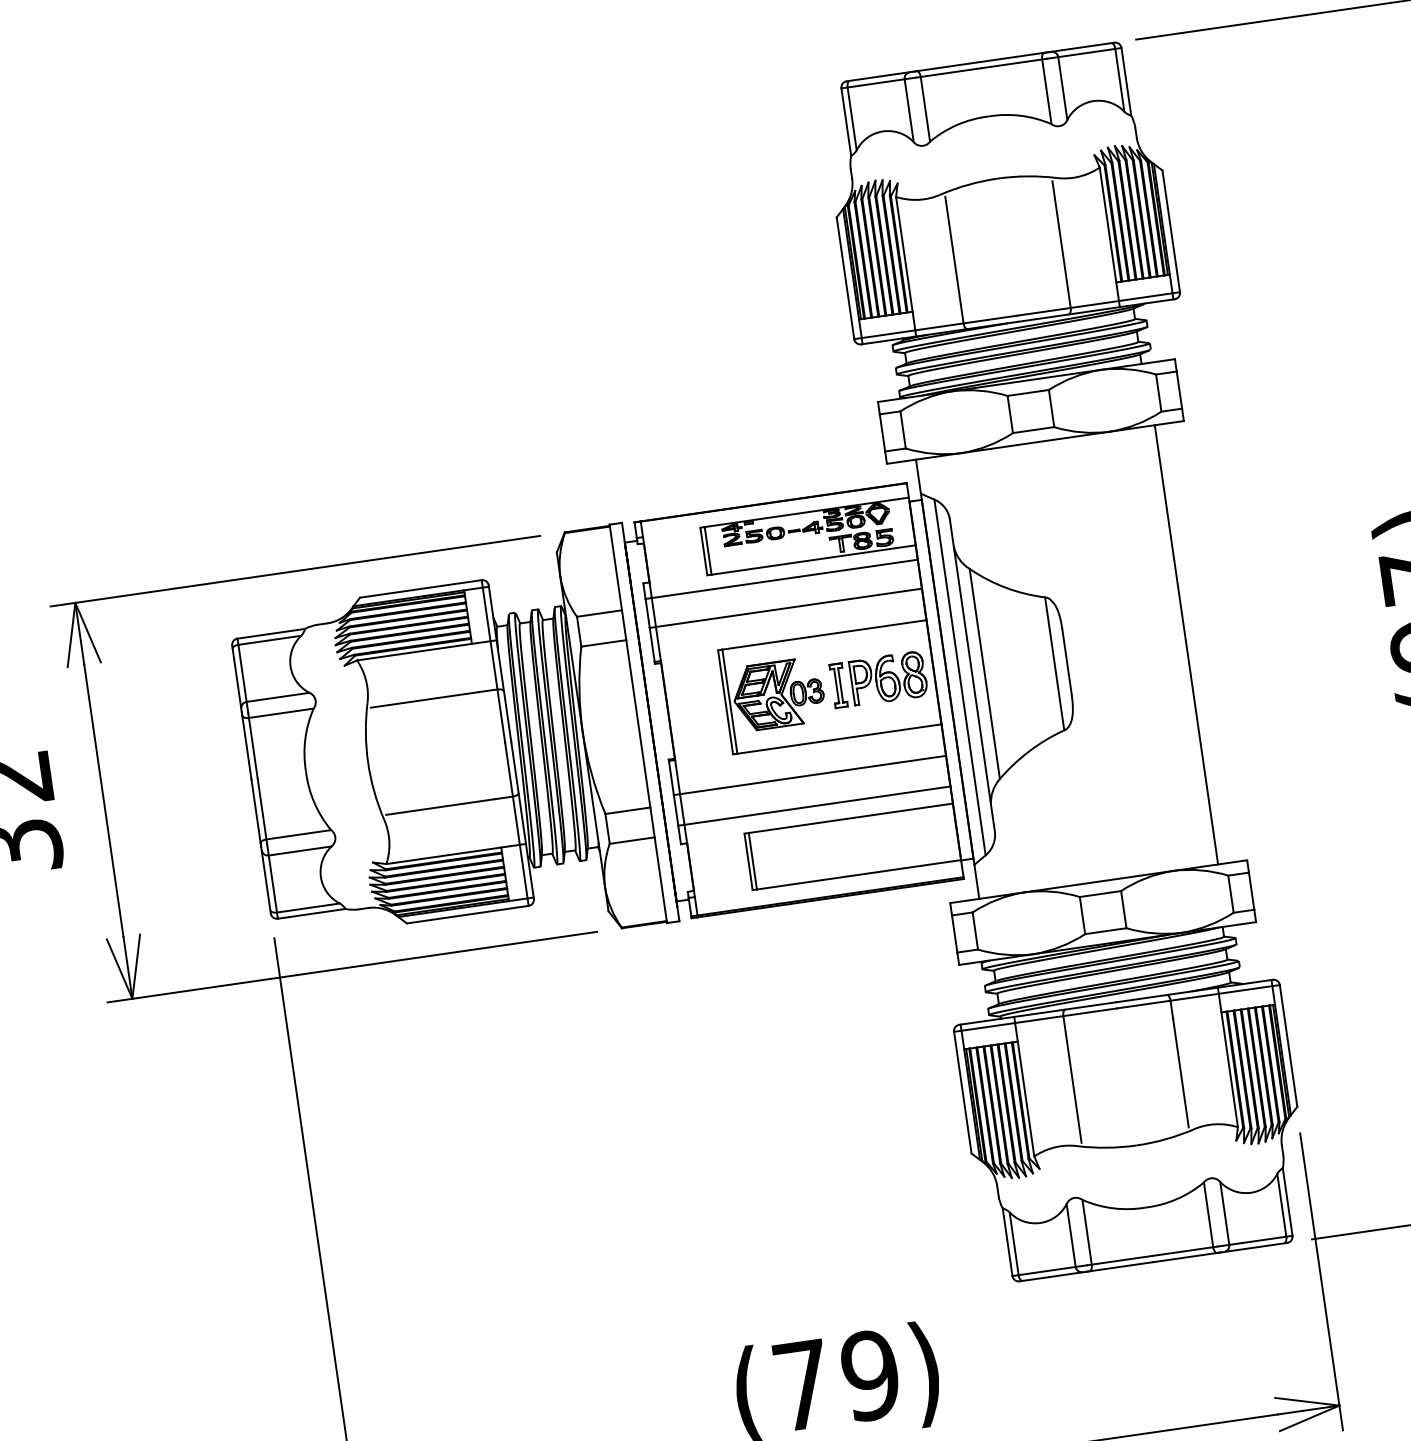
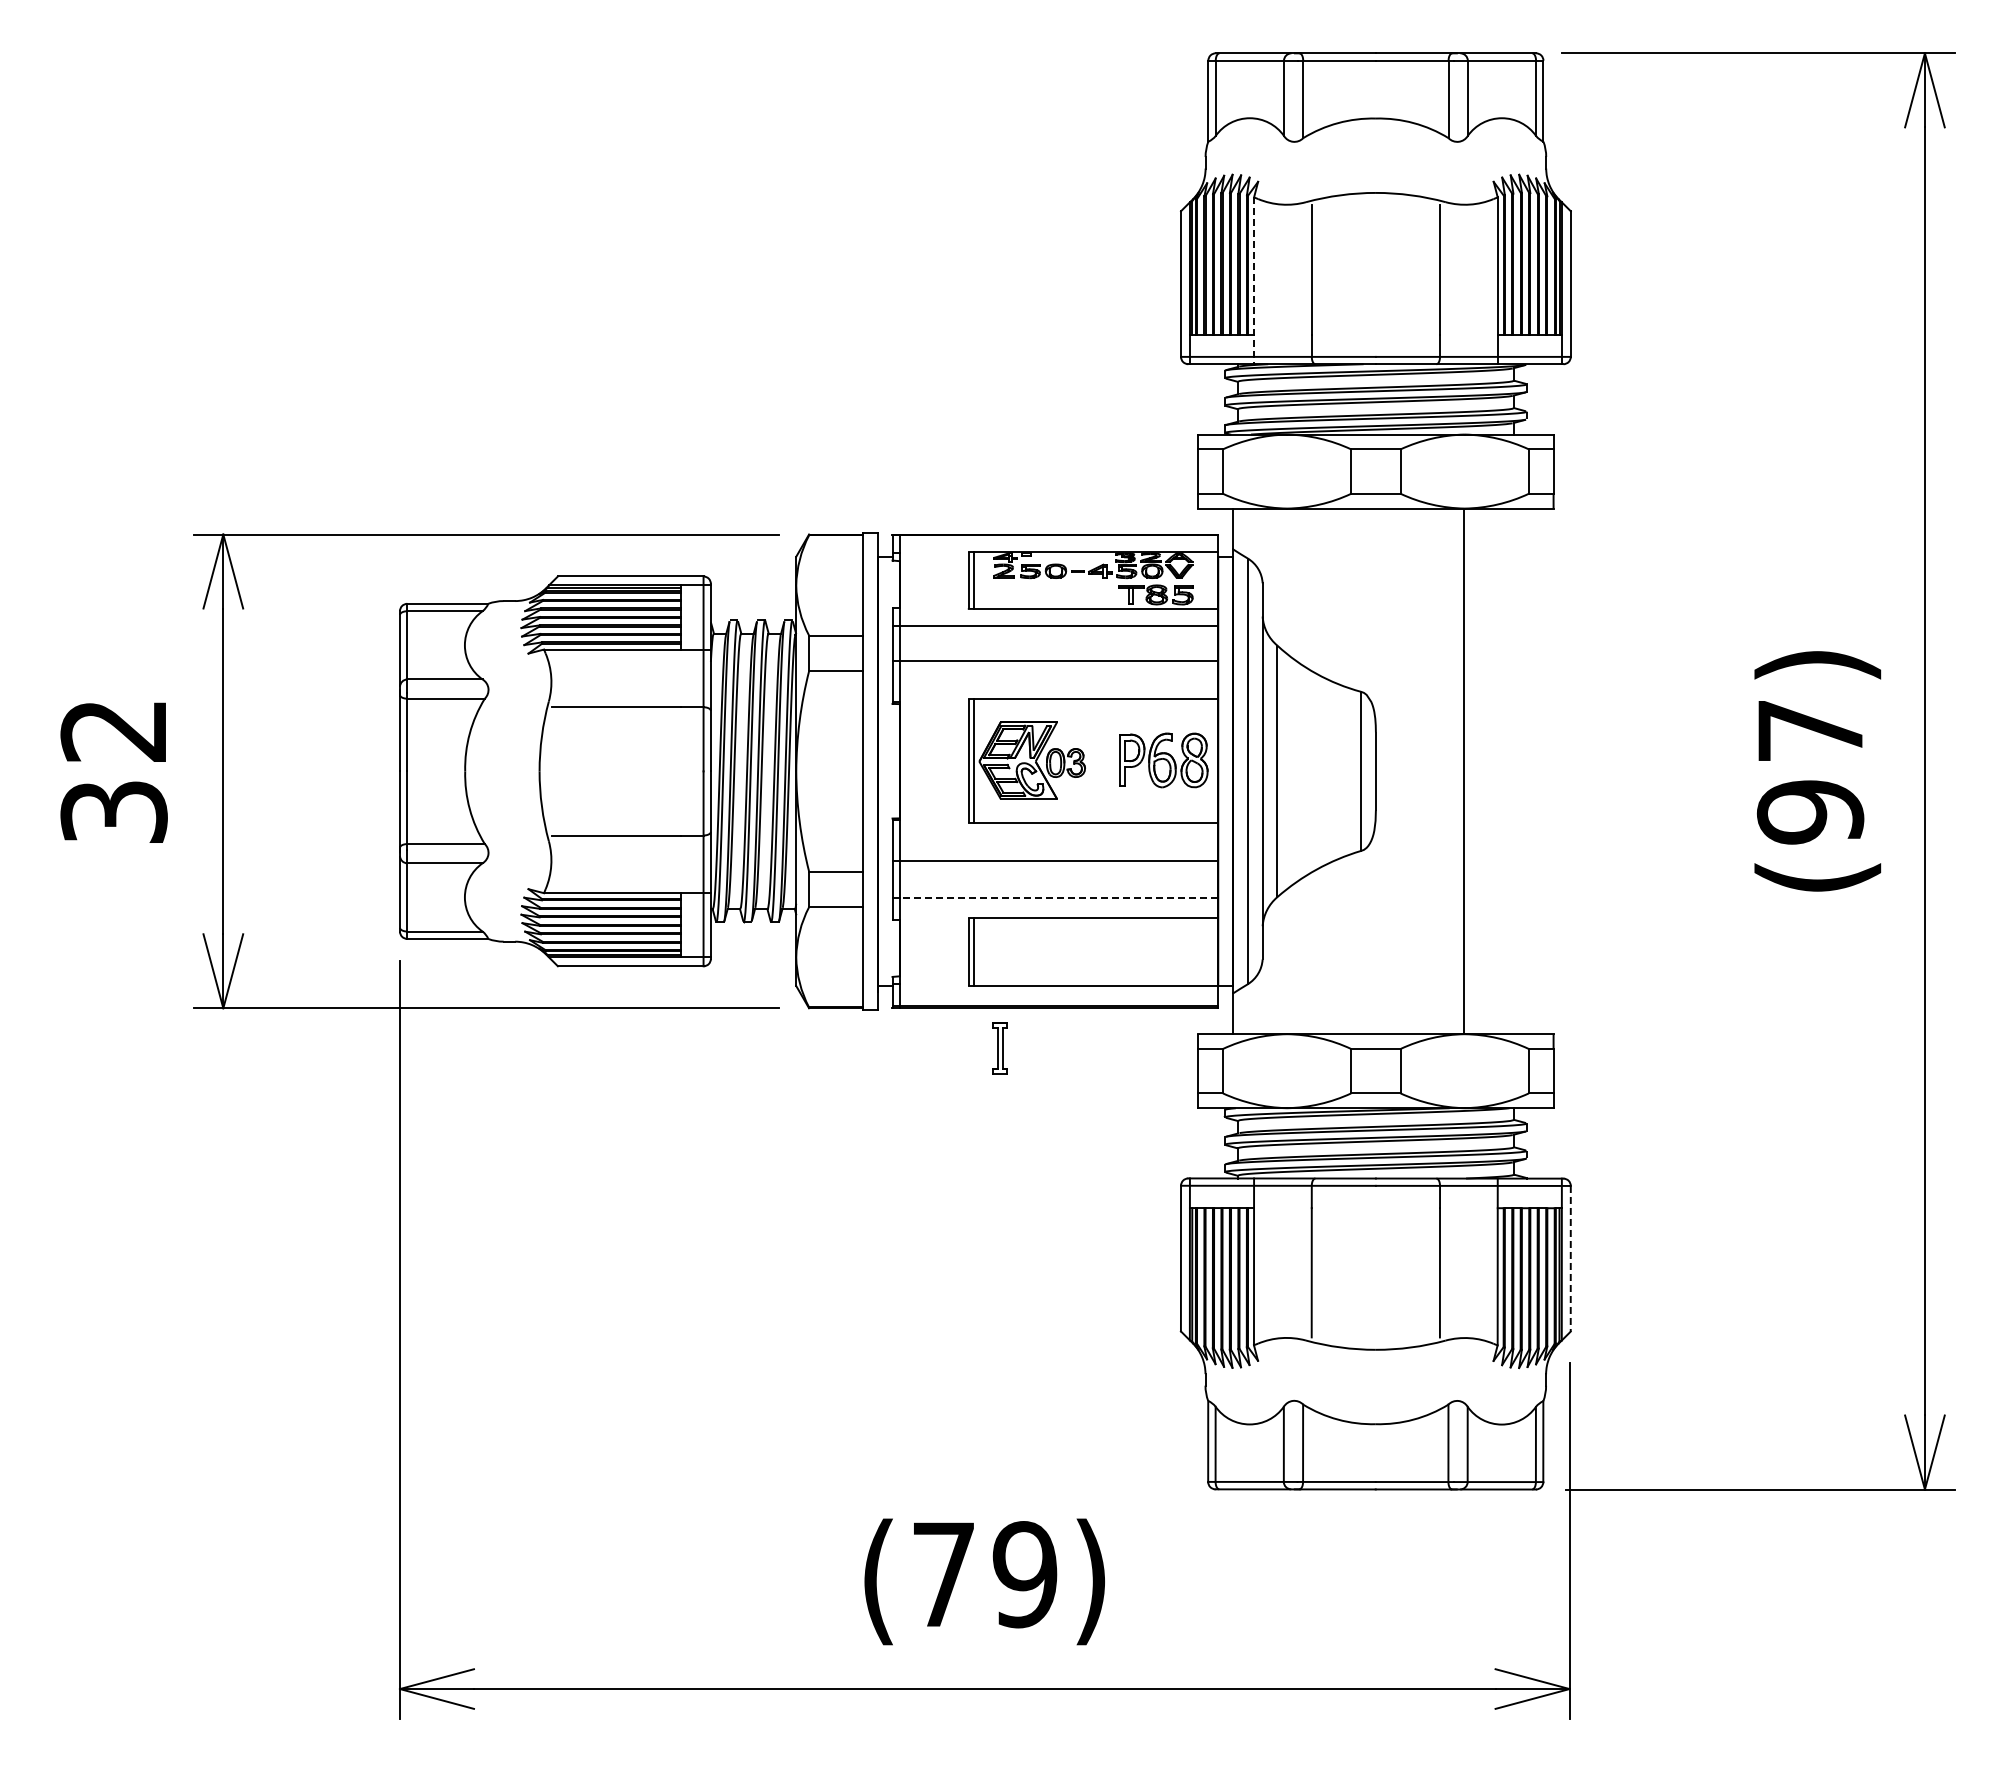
line: (906, 267) -> (1254, 281), solid -> dashed
line: (1186, 644) -> (1463, 771), moved
part: (838, 685) -> (999, 1048), moved
line: (816, 805) -> (1058, 897), solid -> dashed
line: (1288, 1045) -> (1570, 1258), solid -> dashed

